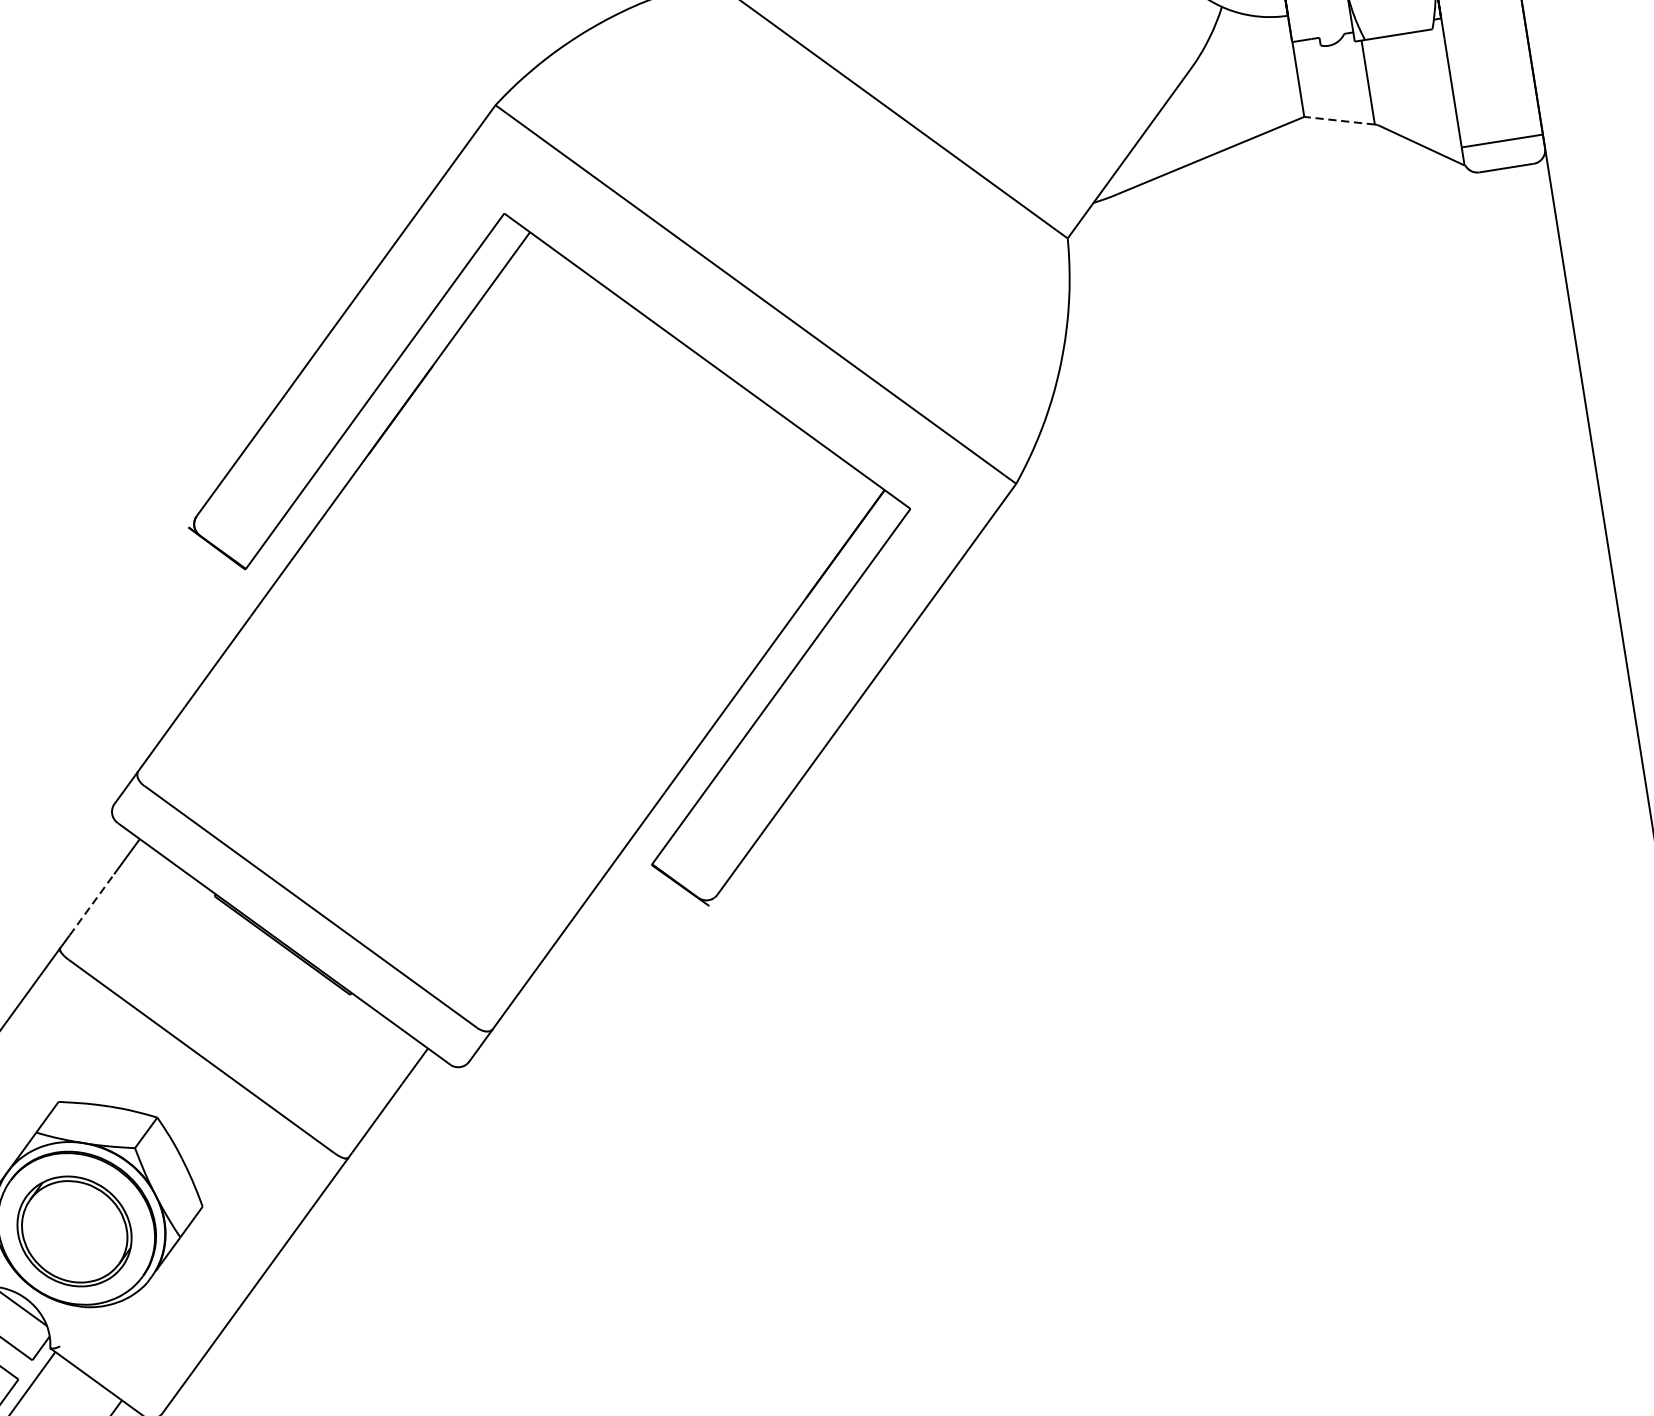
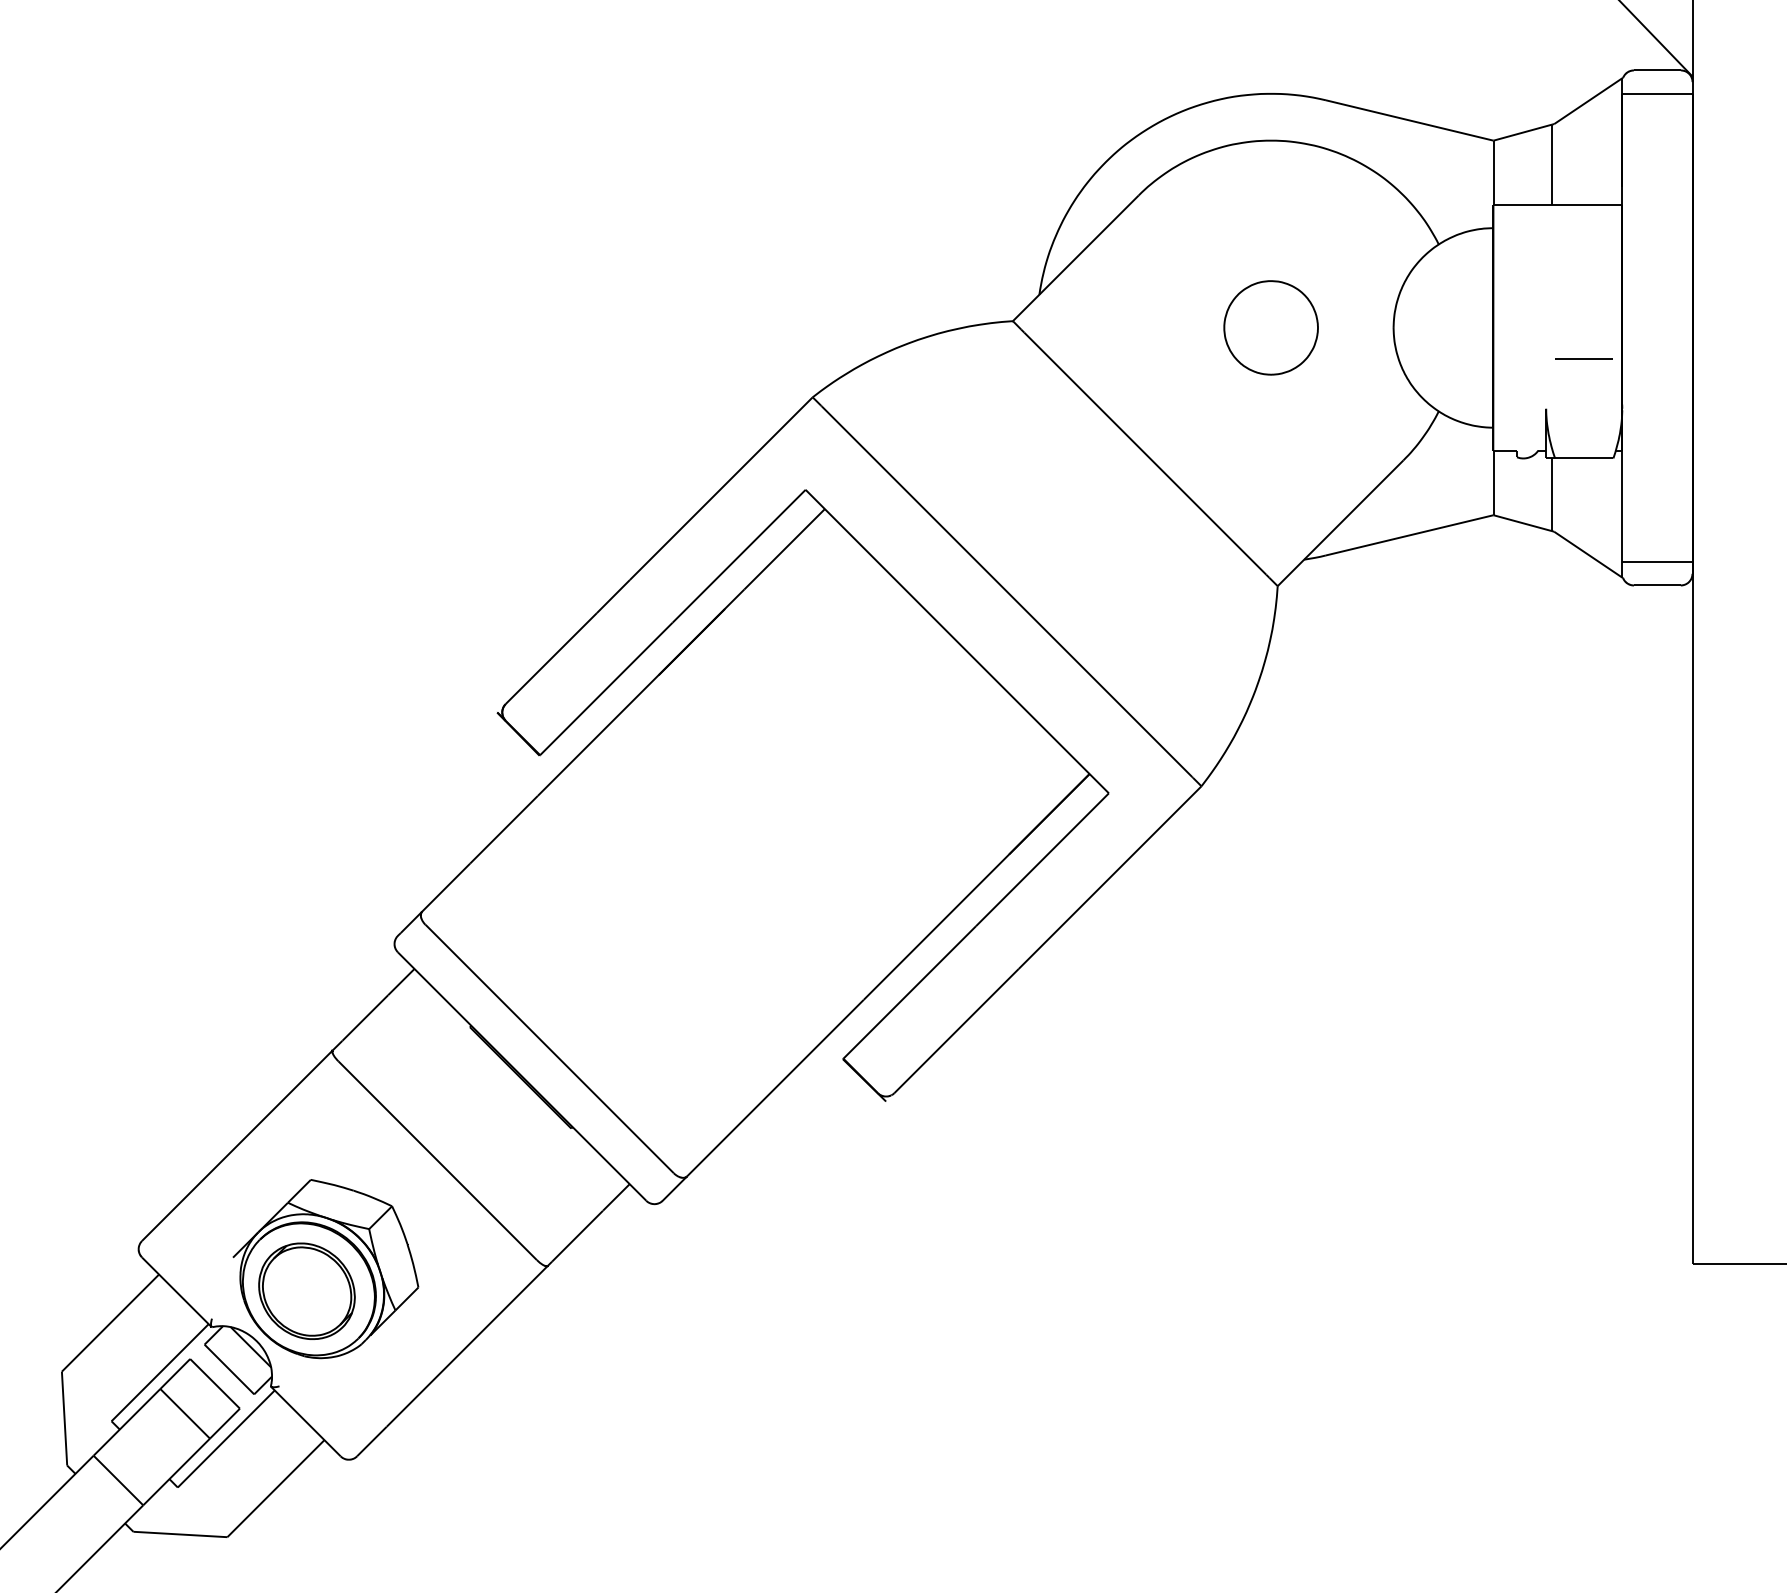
line: (1339, 121) -> (1522, 523), dashed -> solid
line: (92, 904) -> (365, 1017), dashed -> solid

